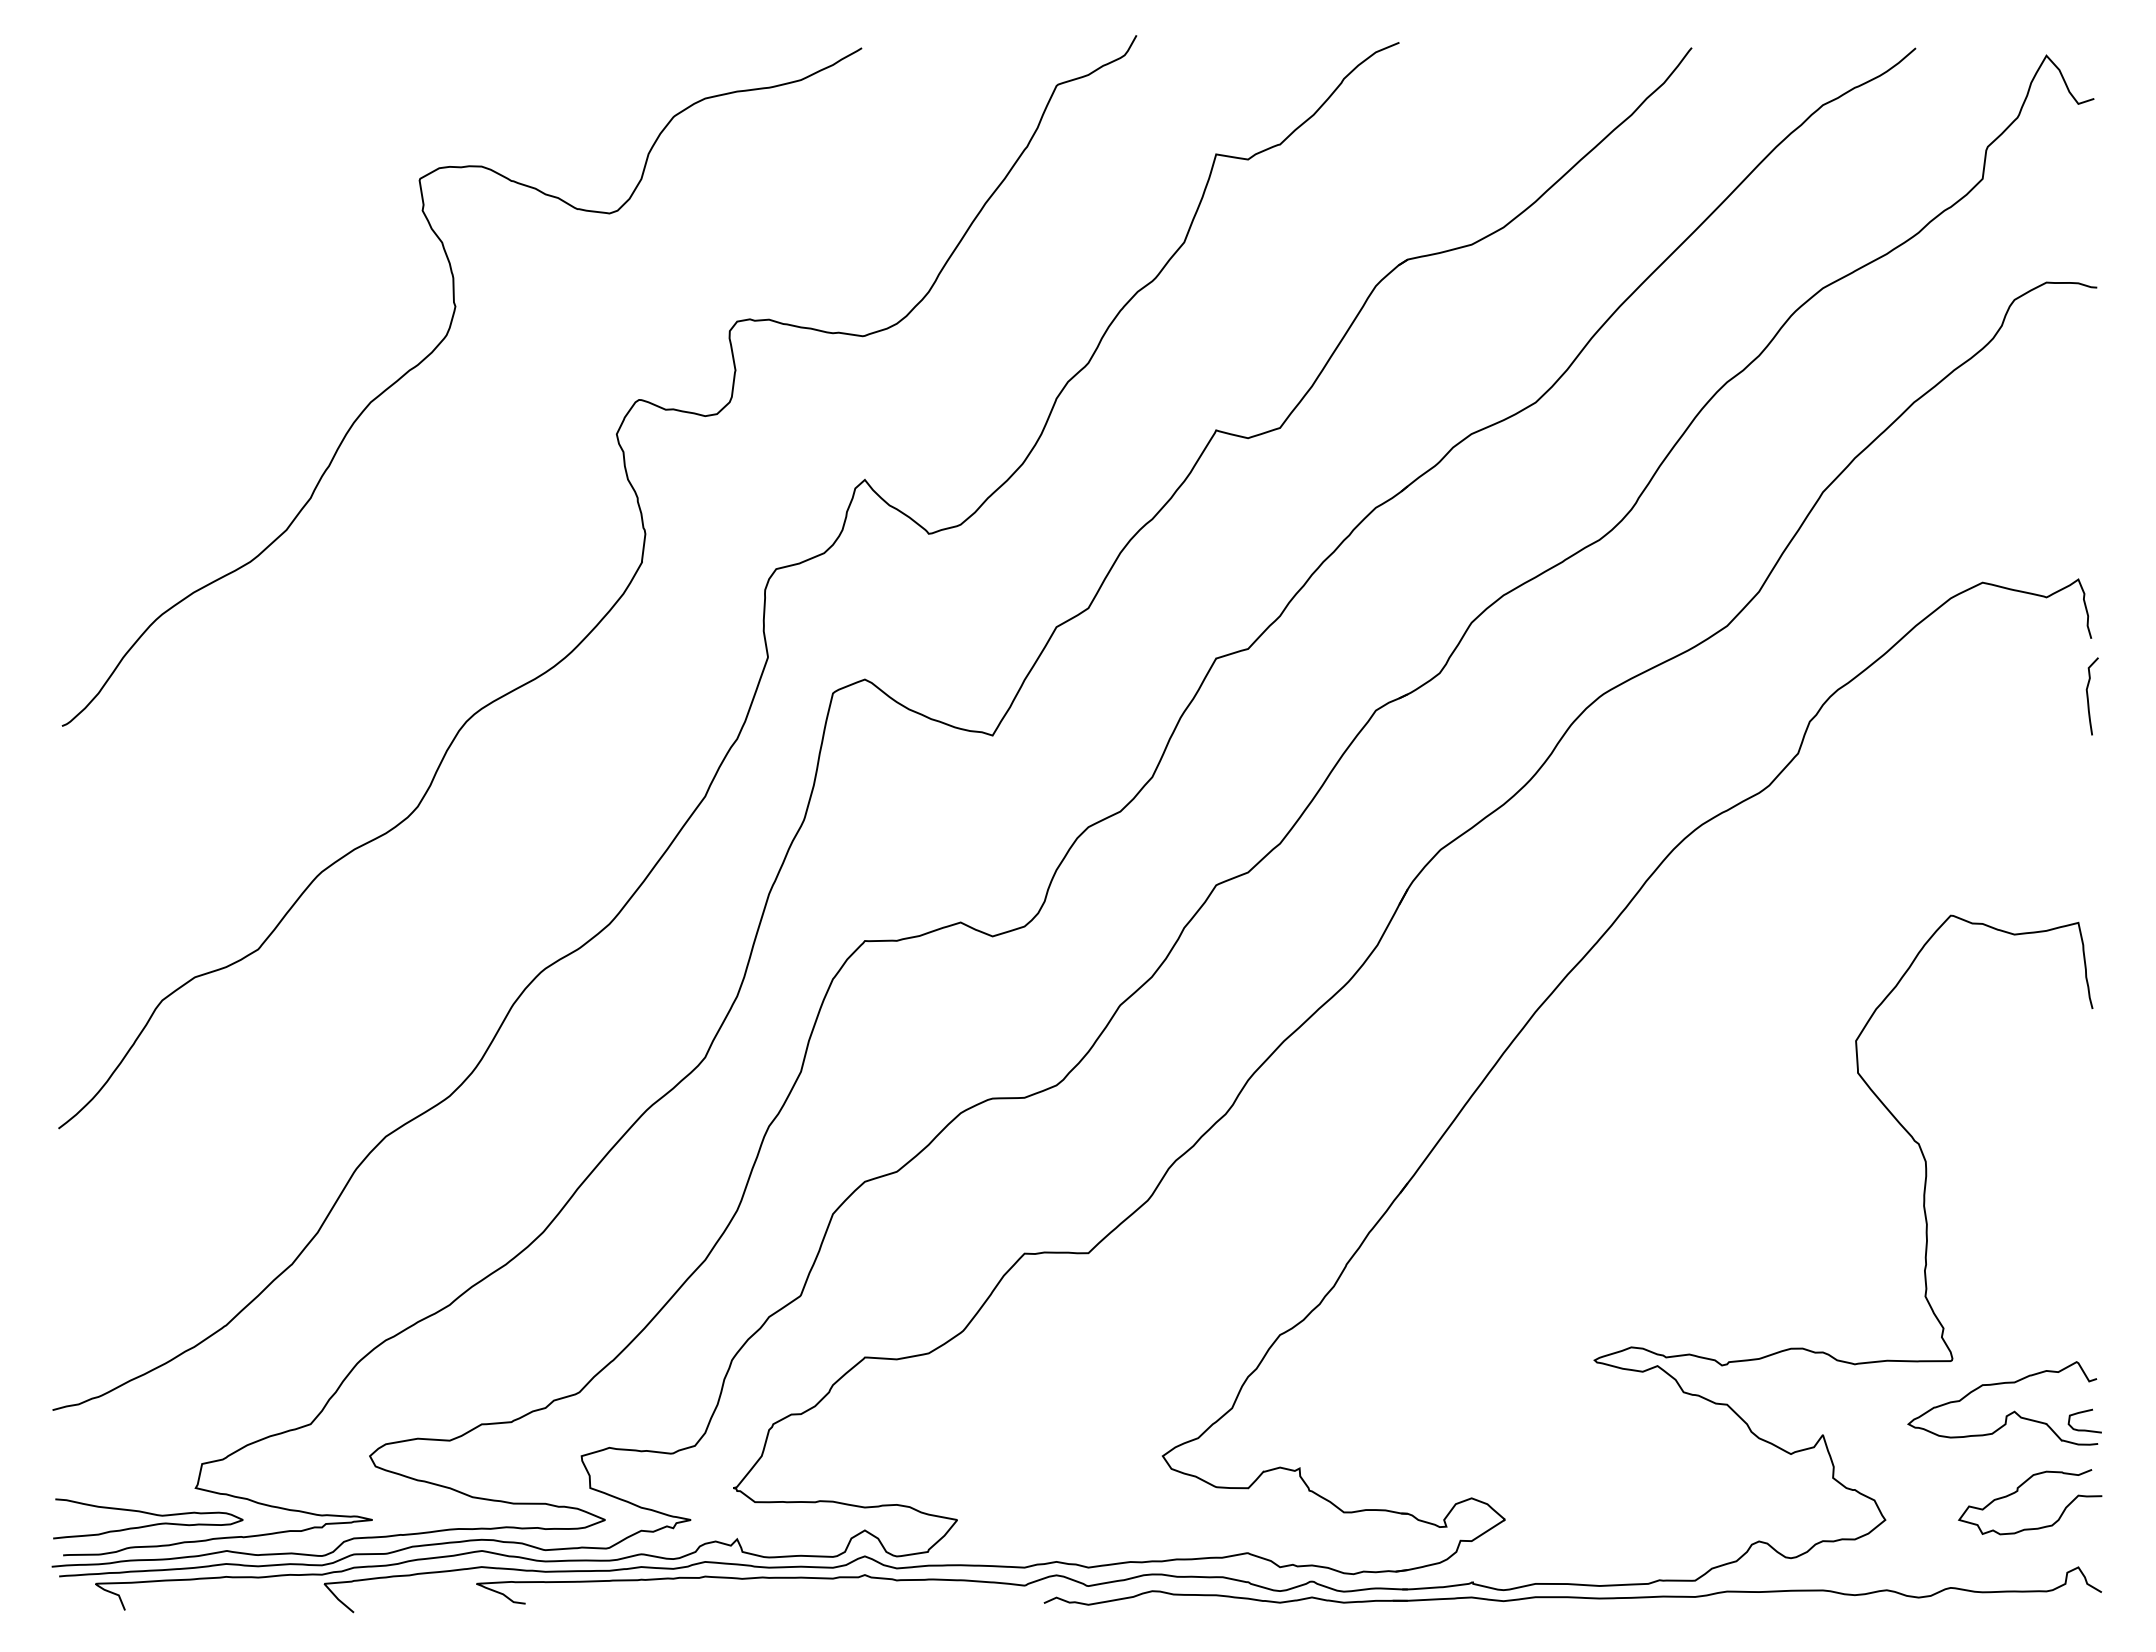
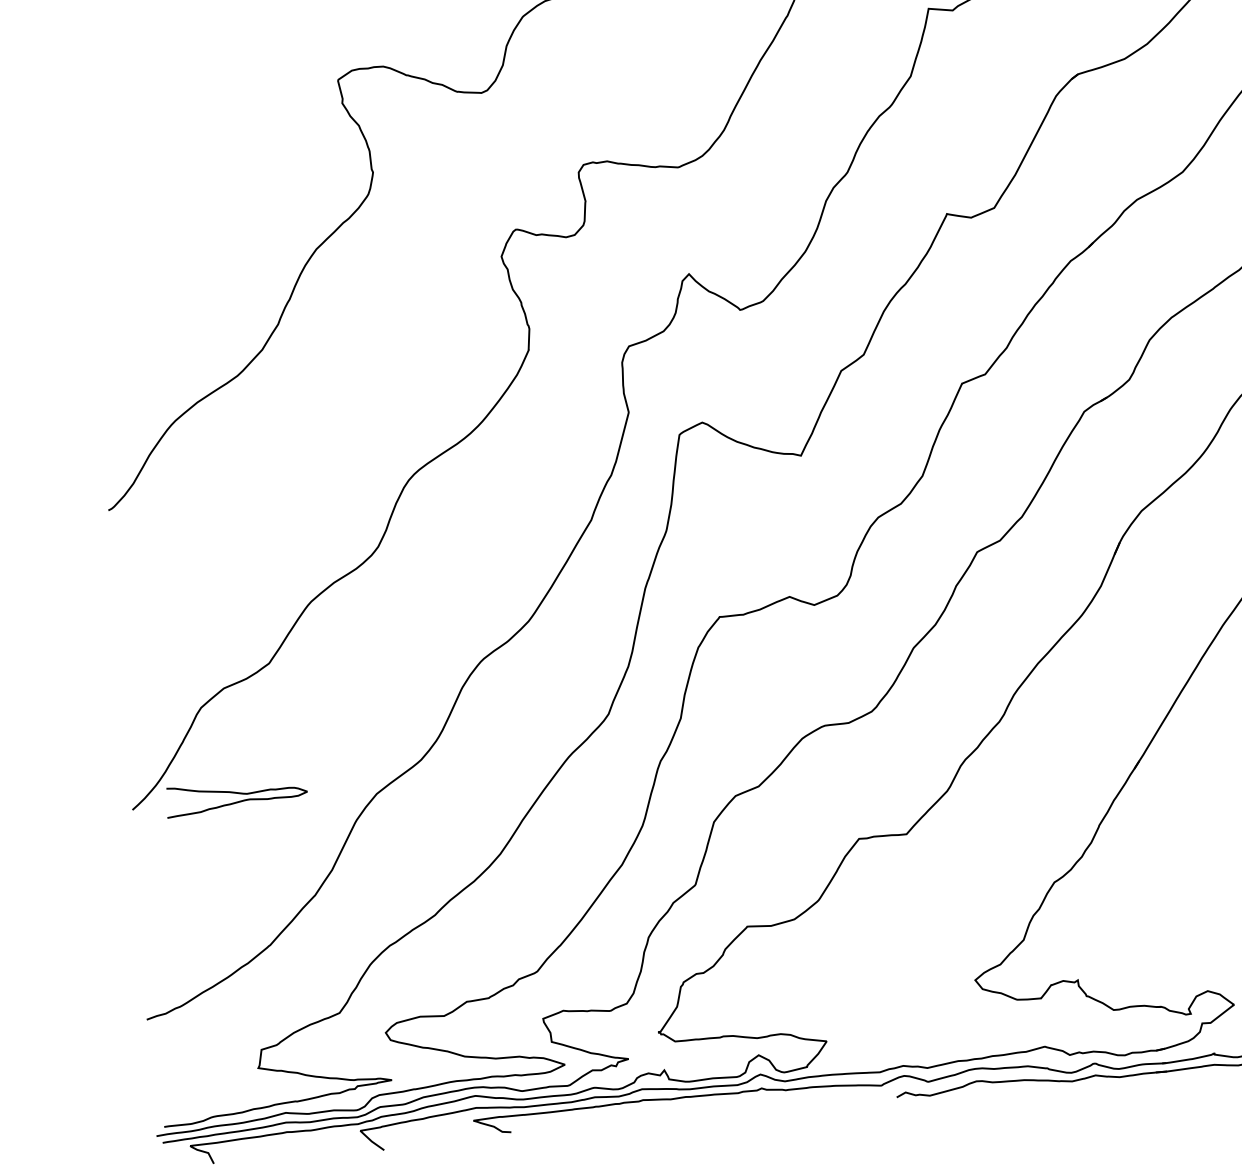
curve: (148, 1514) -> (236, 793), moved

